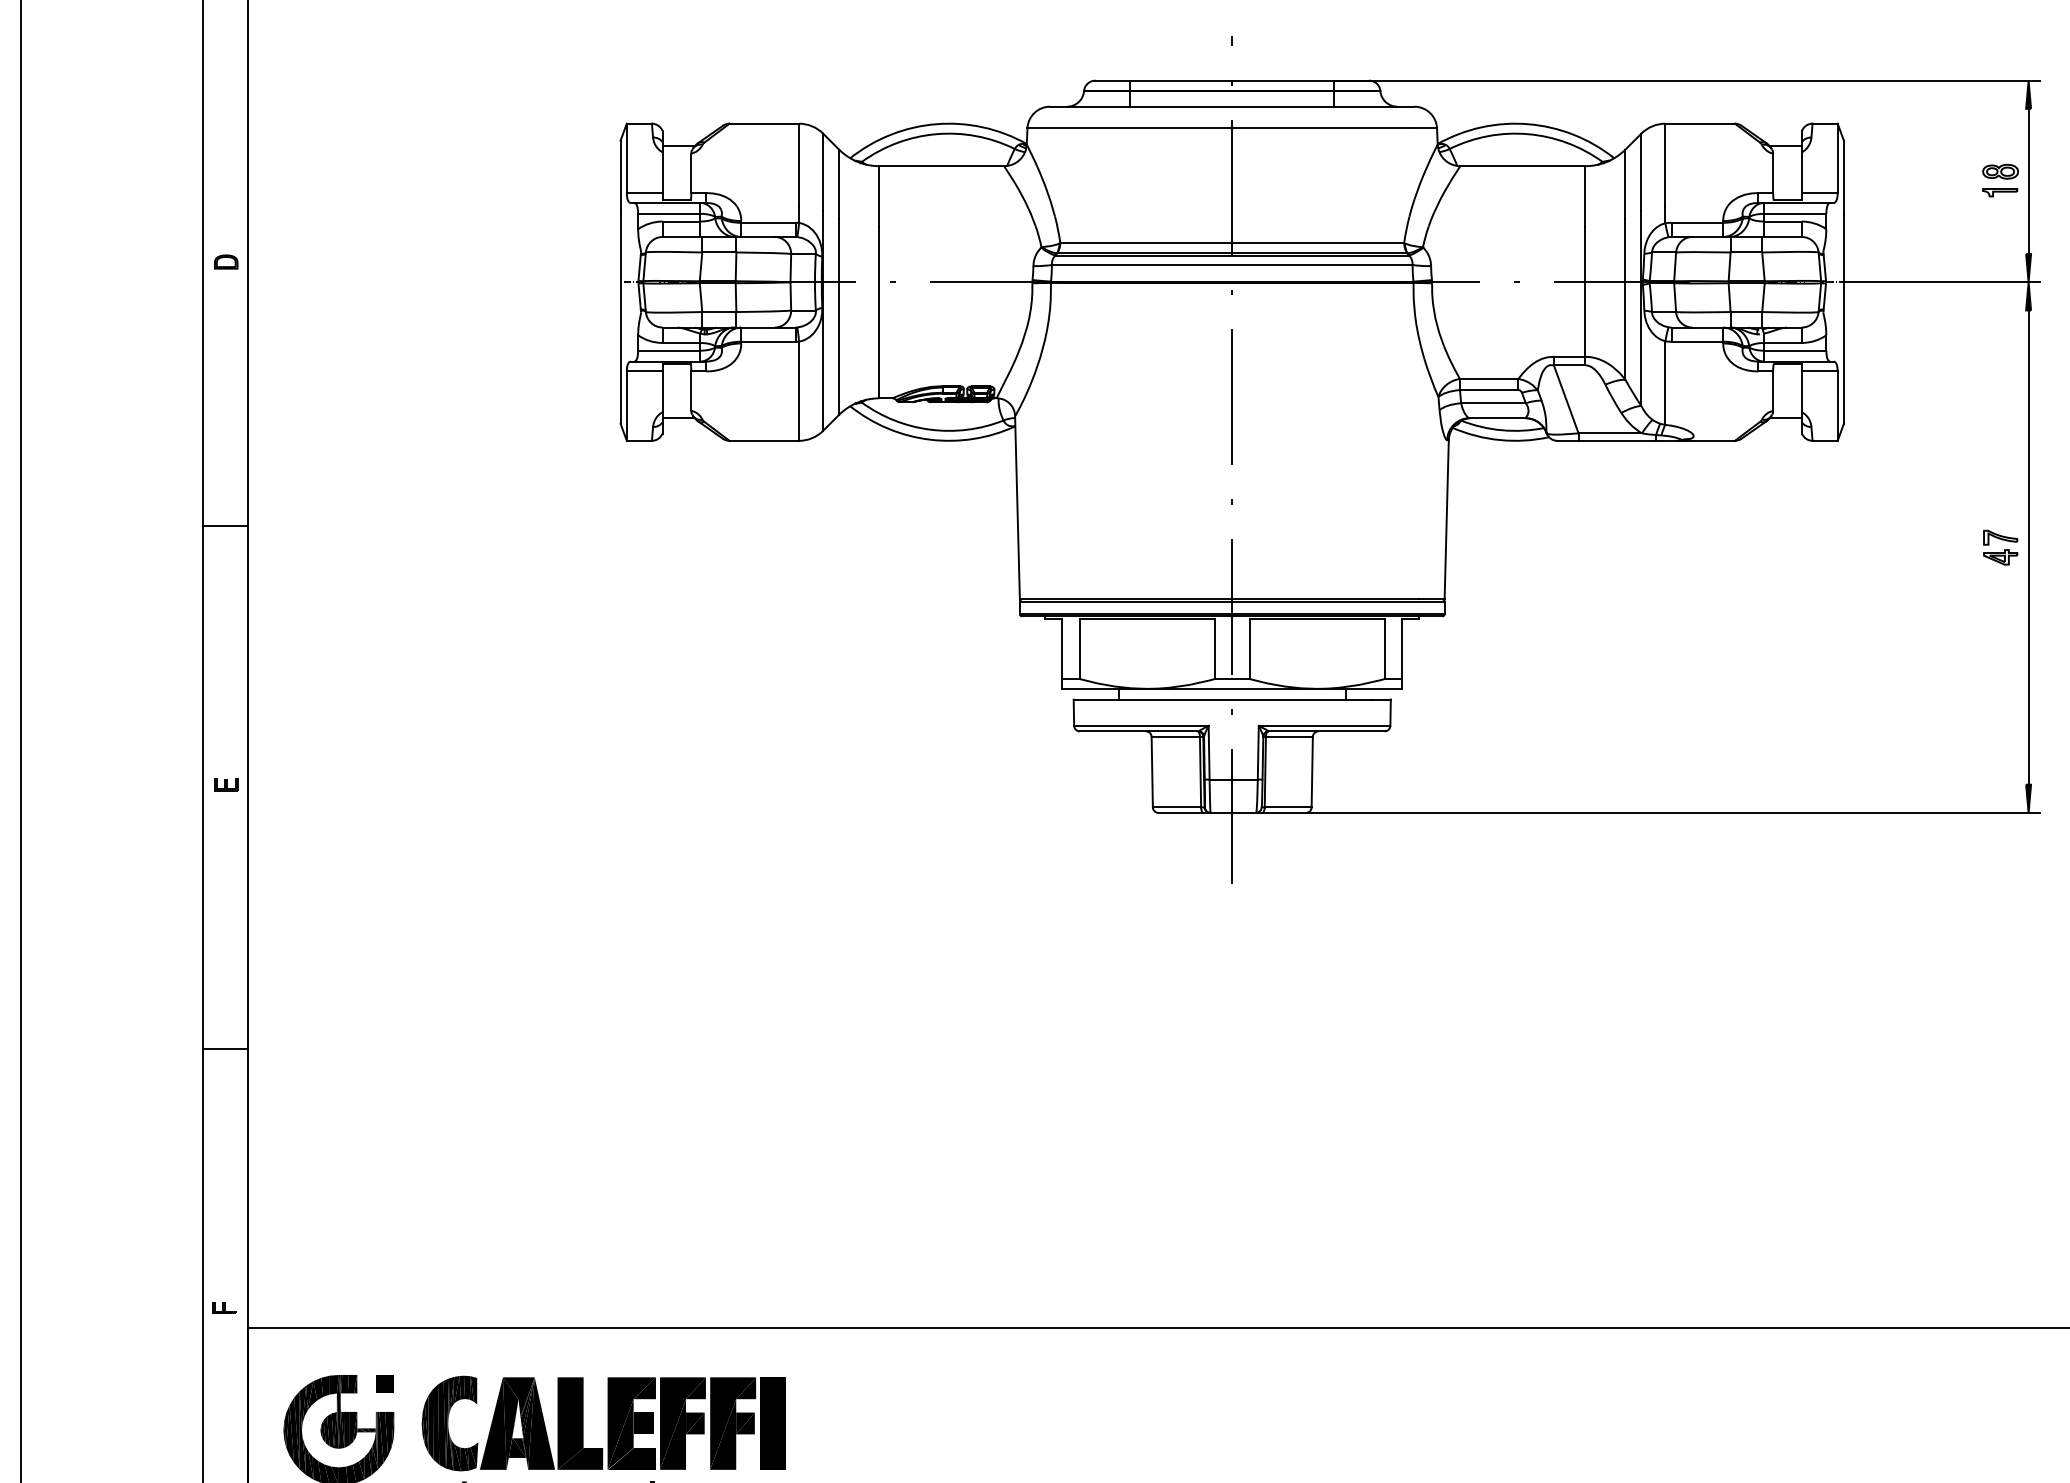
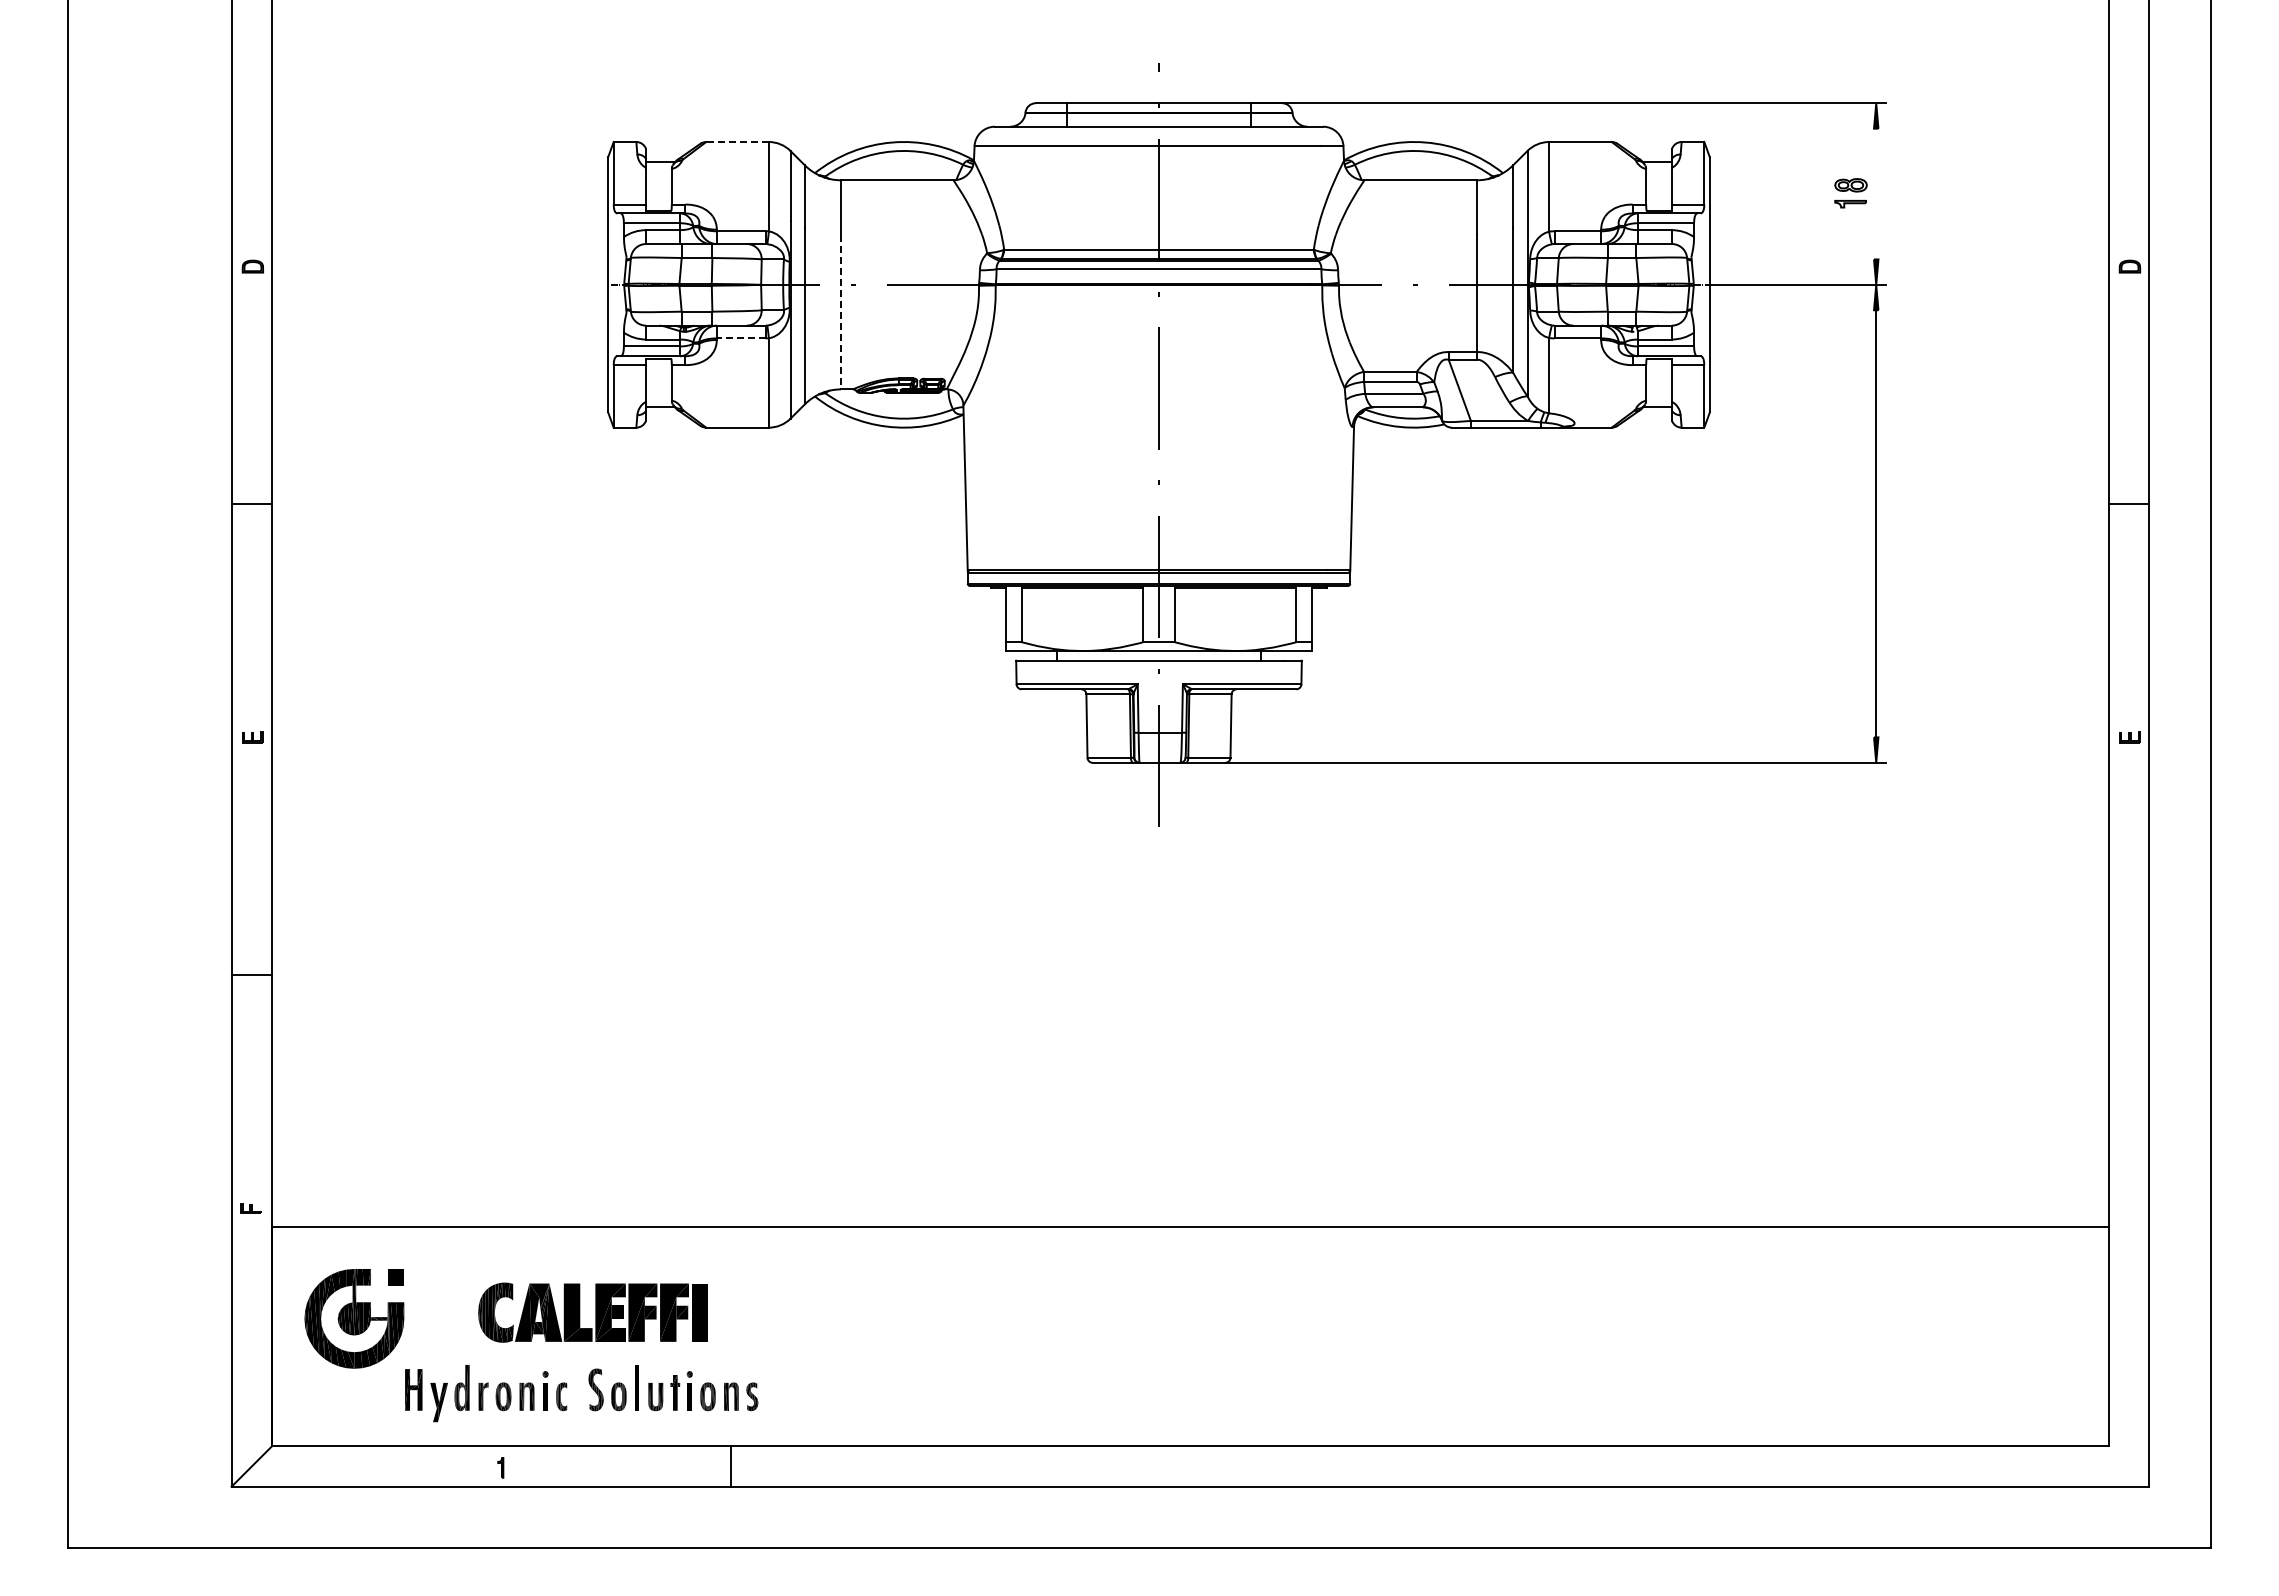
line: (764, 124) -> (737, 142), solid -> dashed
line: (2028, 180) -> (1876, 193), removed
line: (878, 312) -> (840, 312), solid -> dashed
line: (767, 341) -> (740, 338), solid -> dashed
part: (2000, 547) -> (1850, 523), removed
part: (603, 1423) -> (592, 1312), size x0.7

